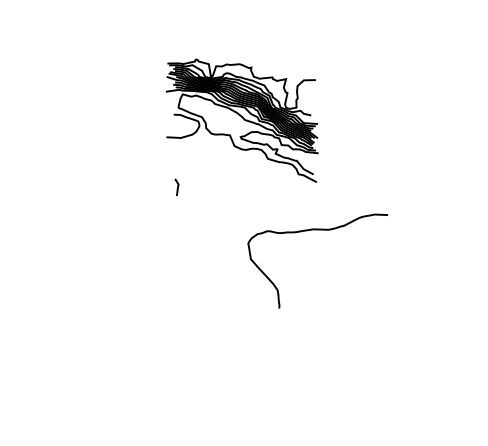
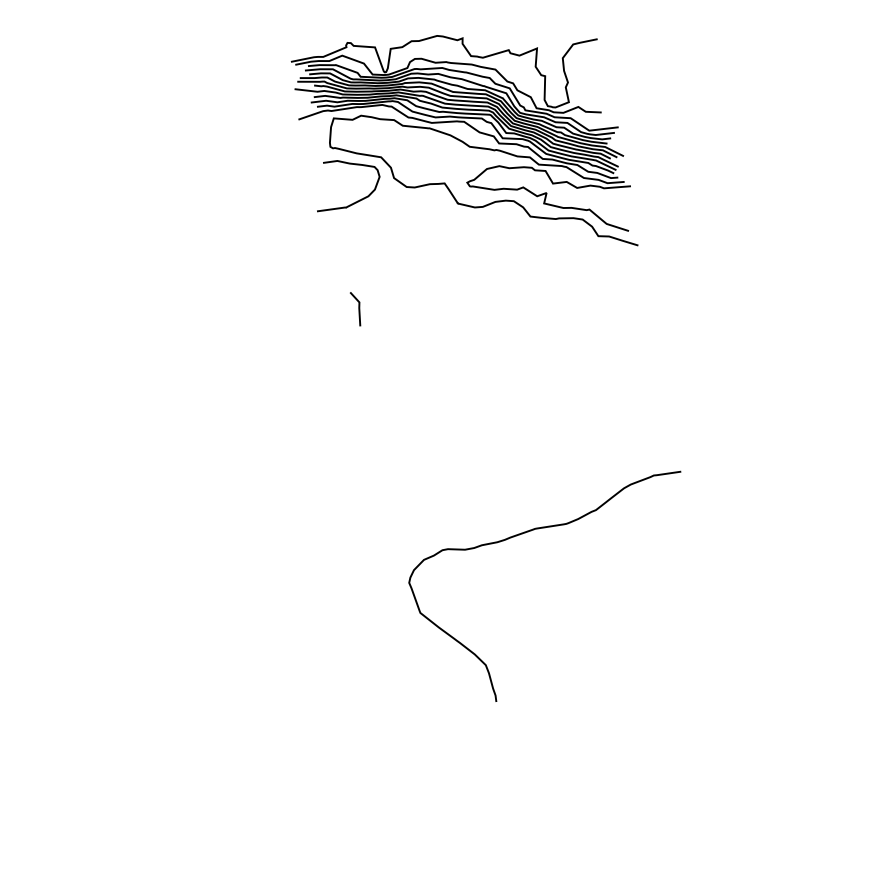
curve: (317, 230) -> (544, 529), moved

